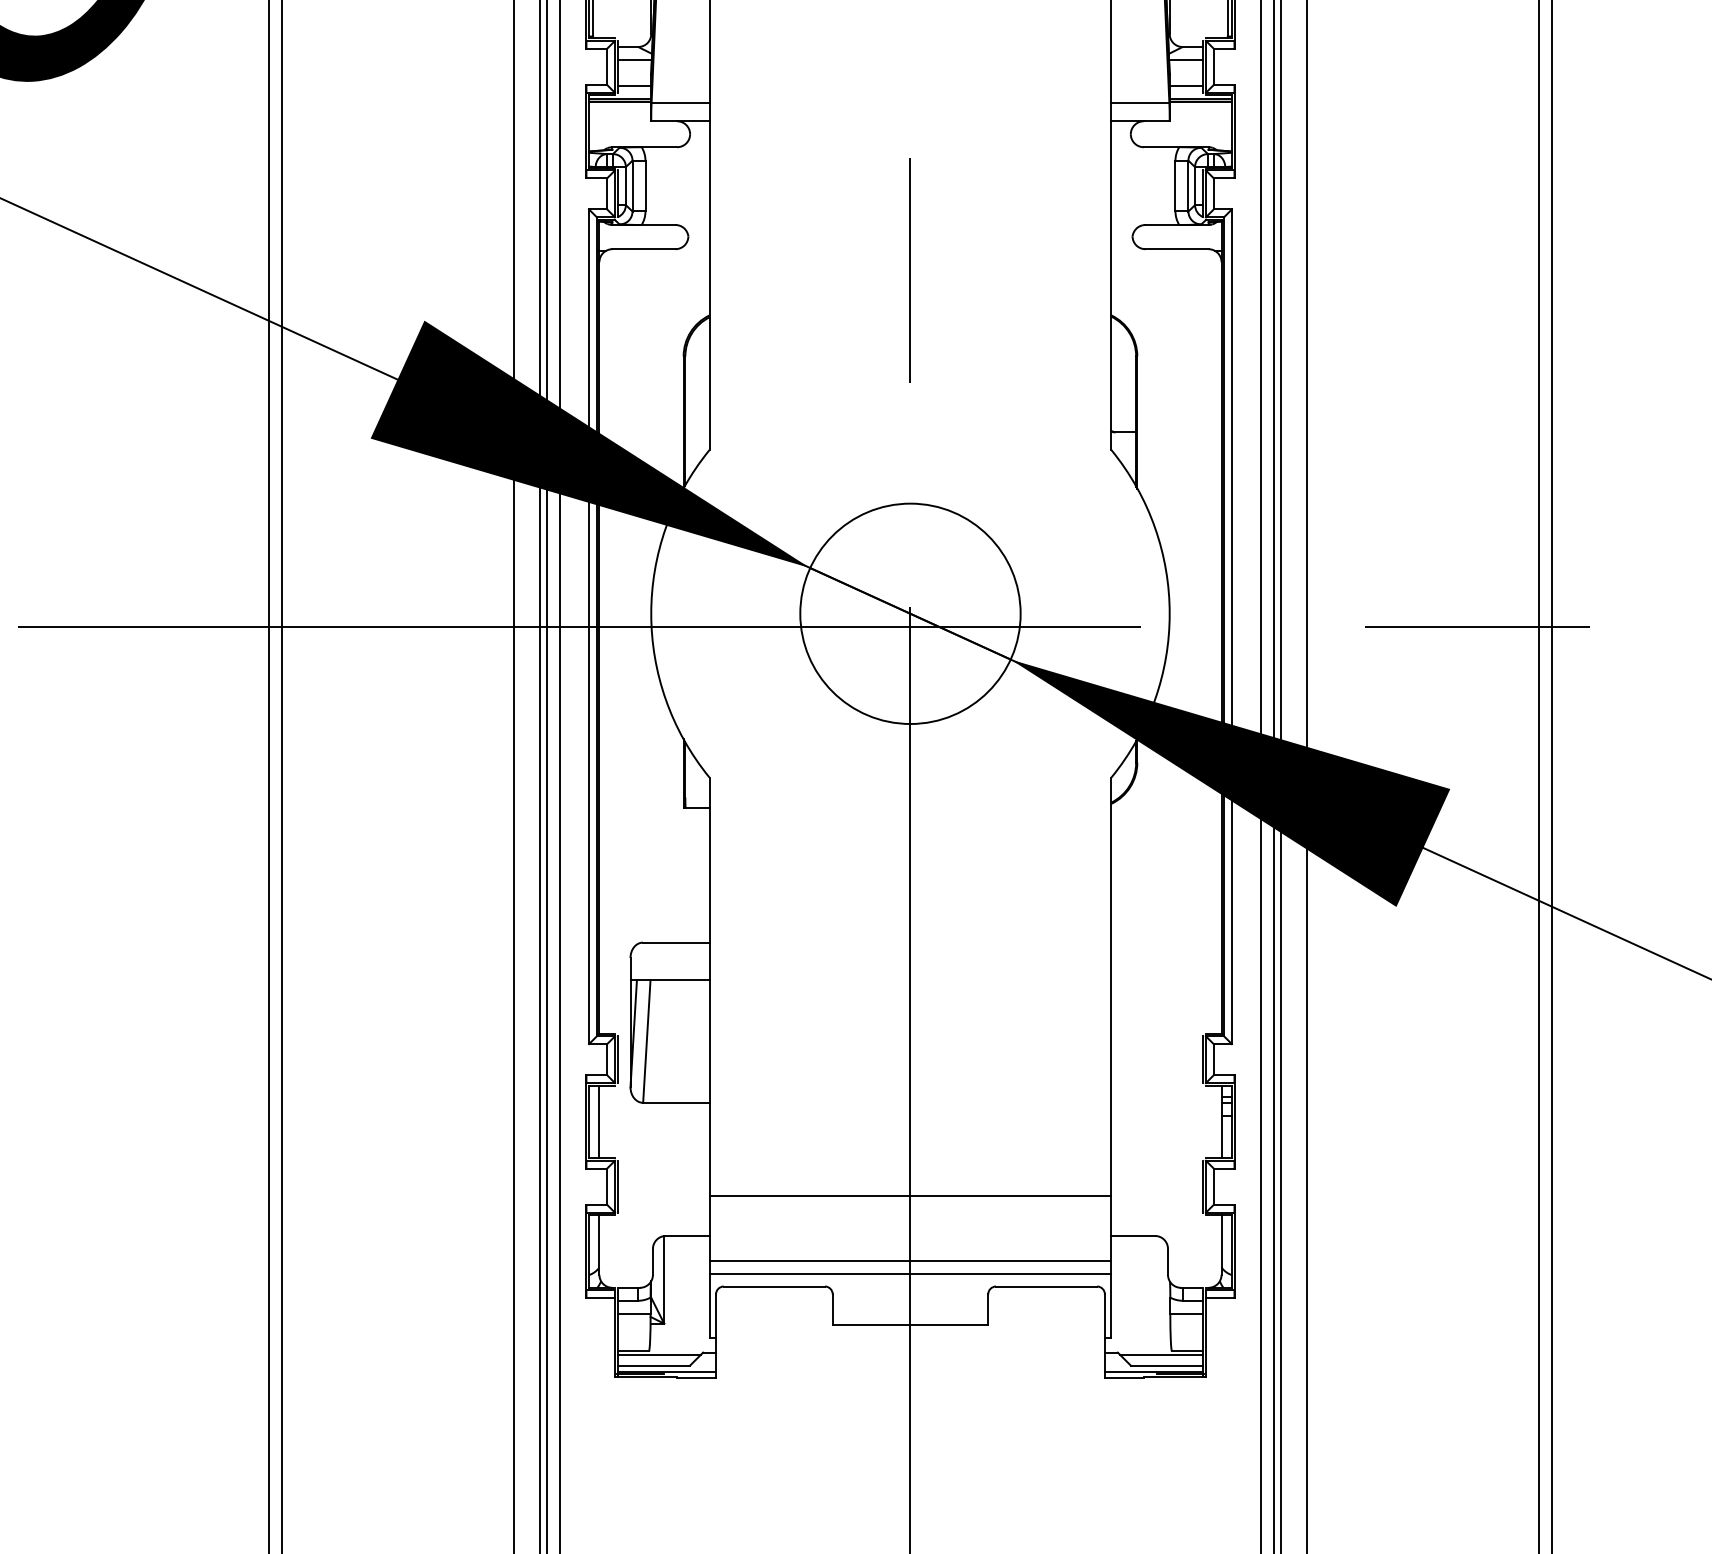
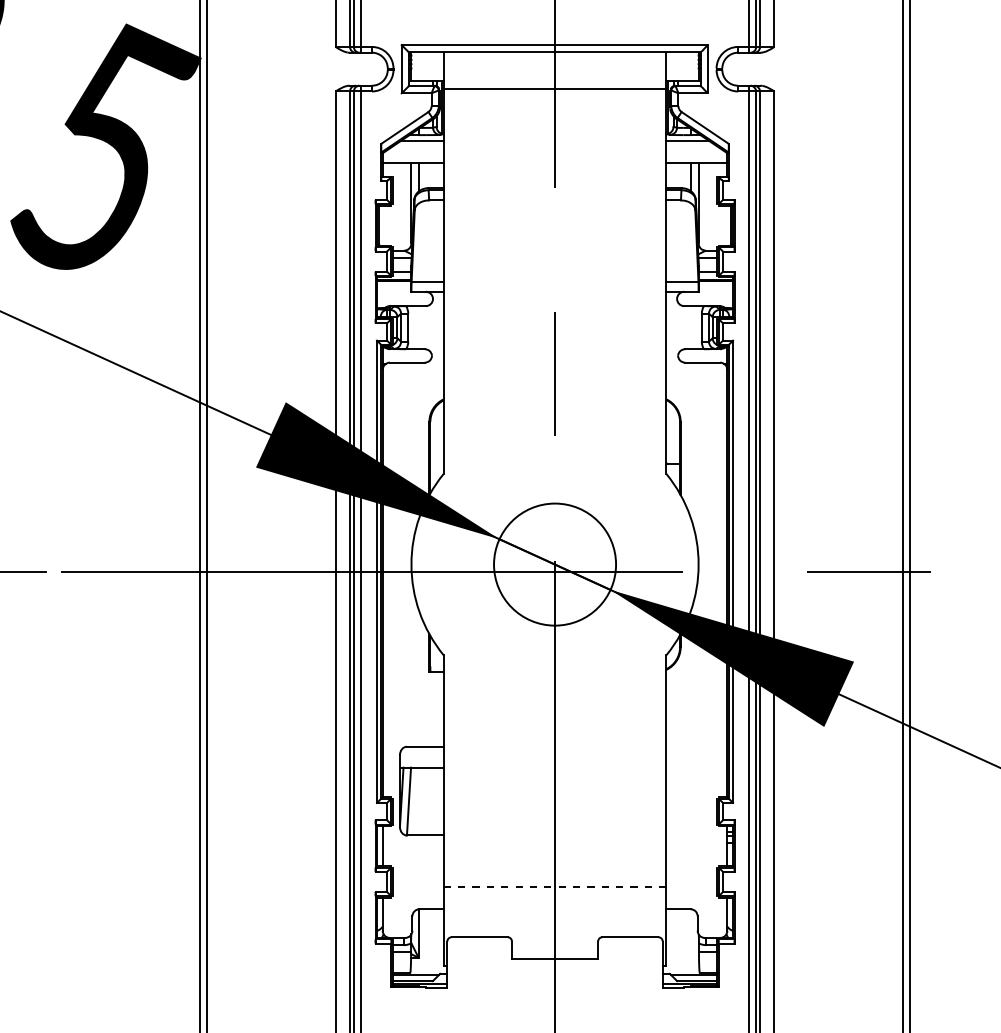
line: (911, 1194) -> (555, 886), solid -> dashed
line: (909, 1259) -> (554, 922), removed
line: (909, 1274) -> (554, 930), removed

